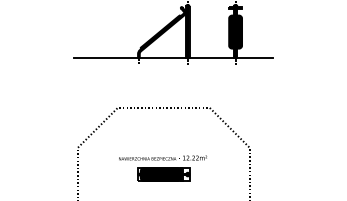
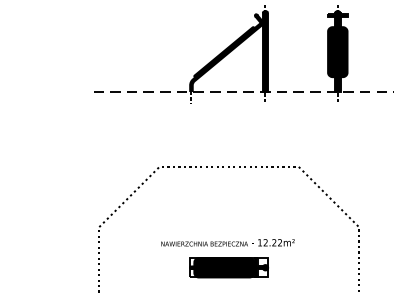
line: (173, 58) -> (243, 92), solid -> dashed

